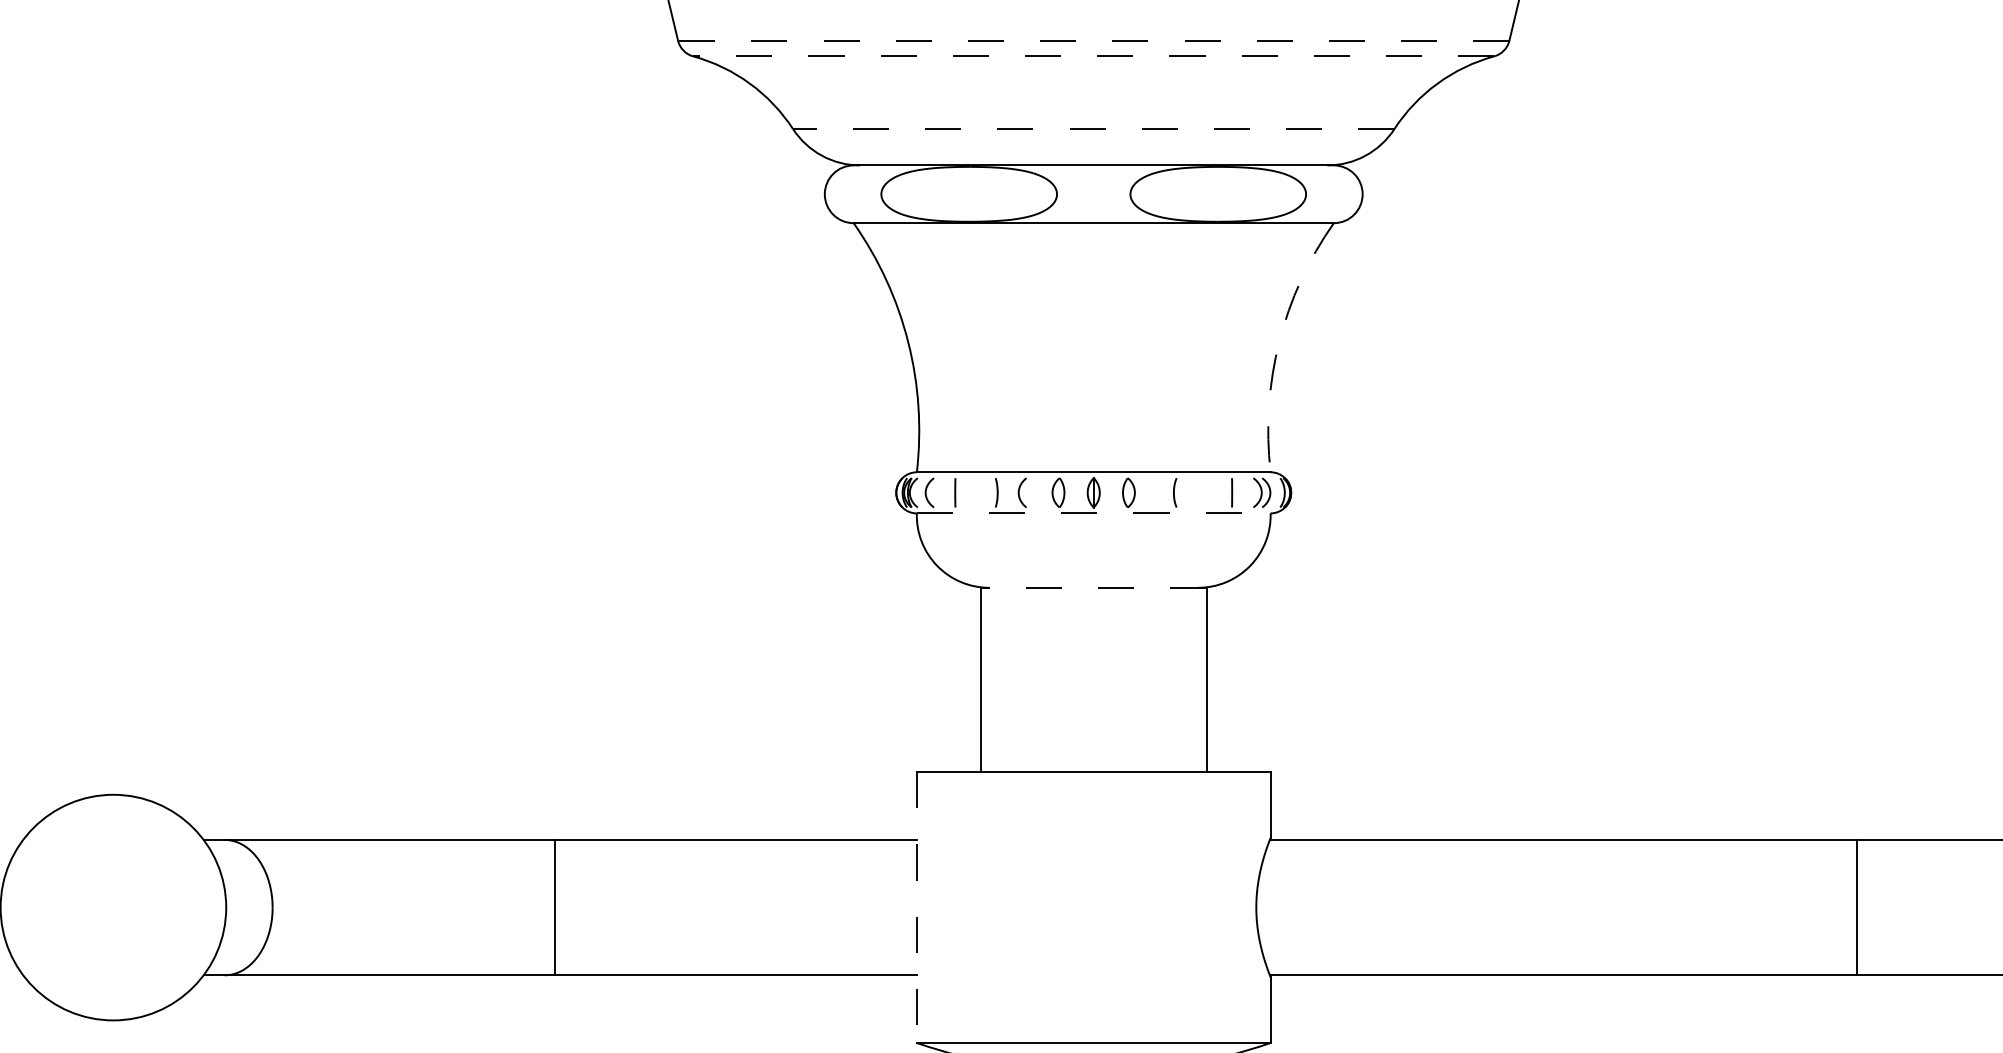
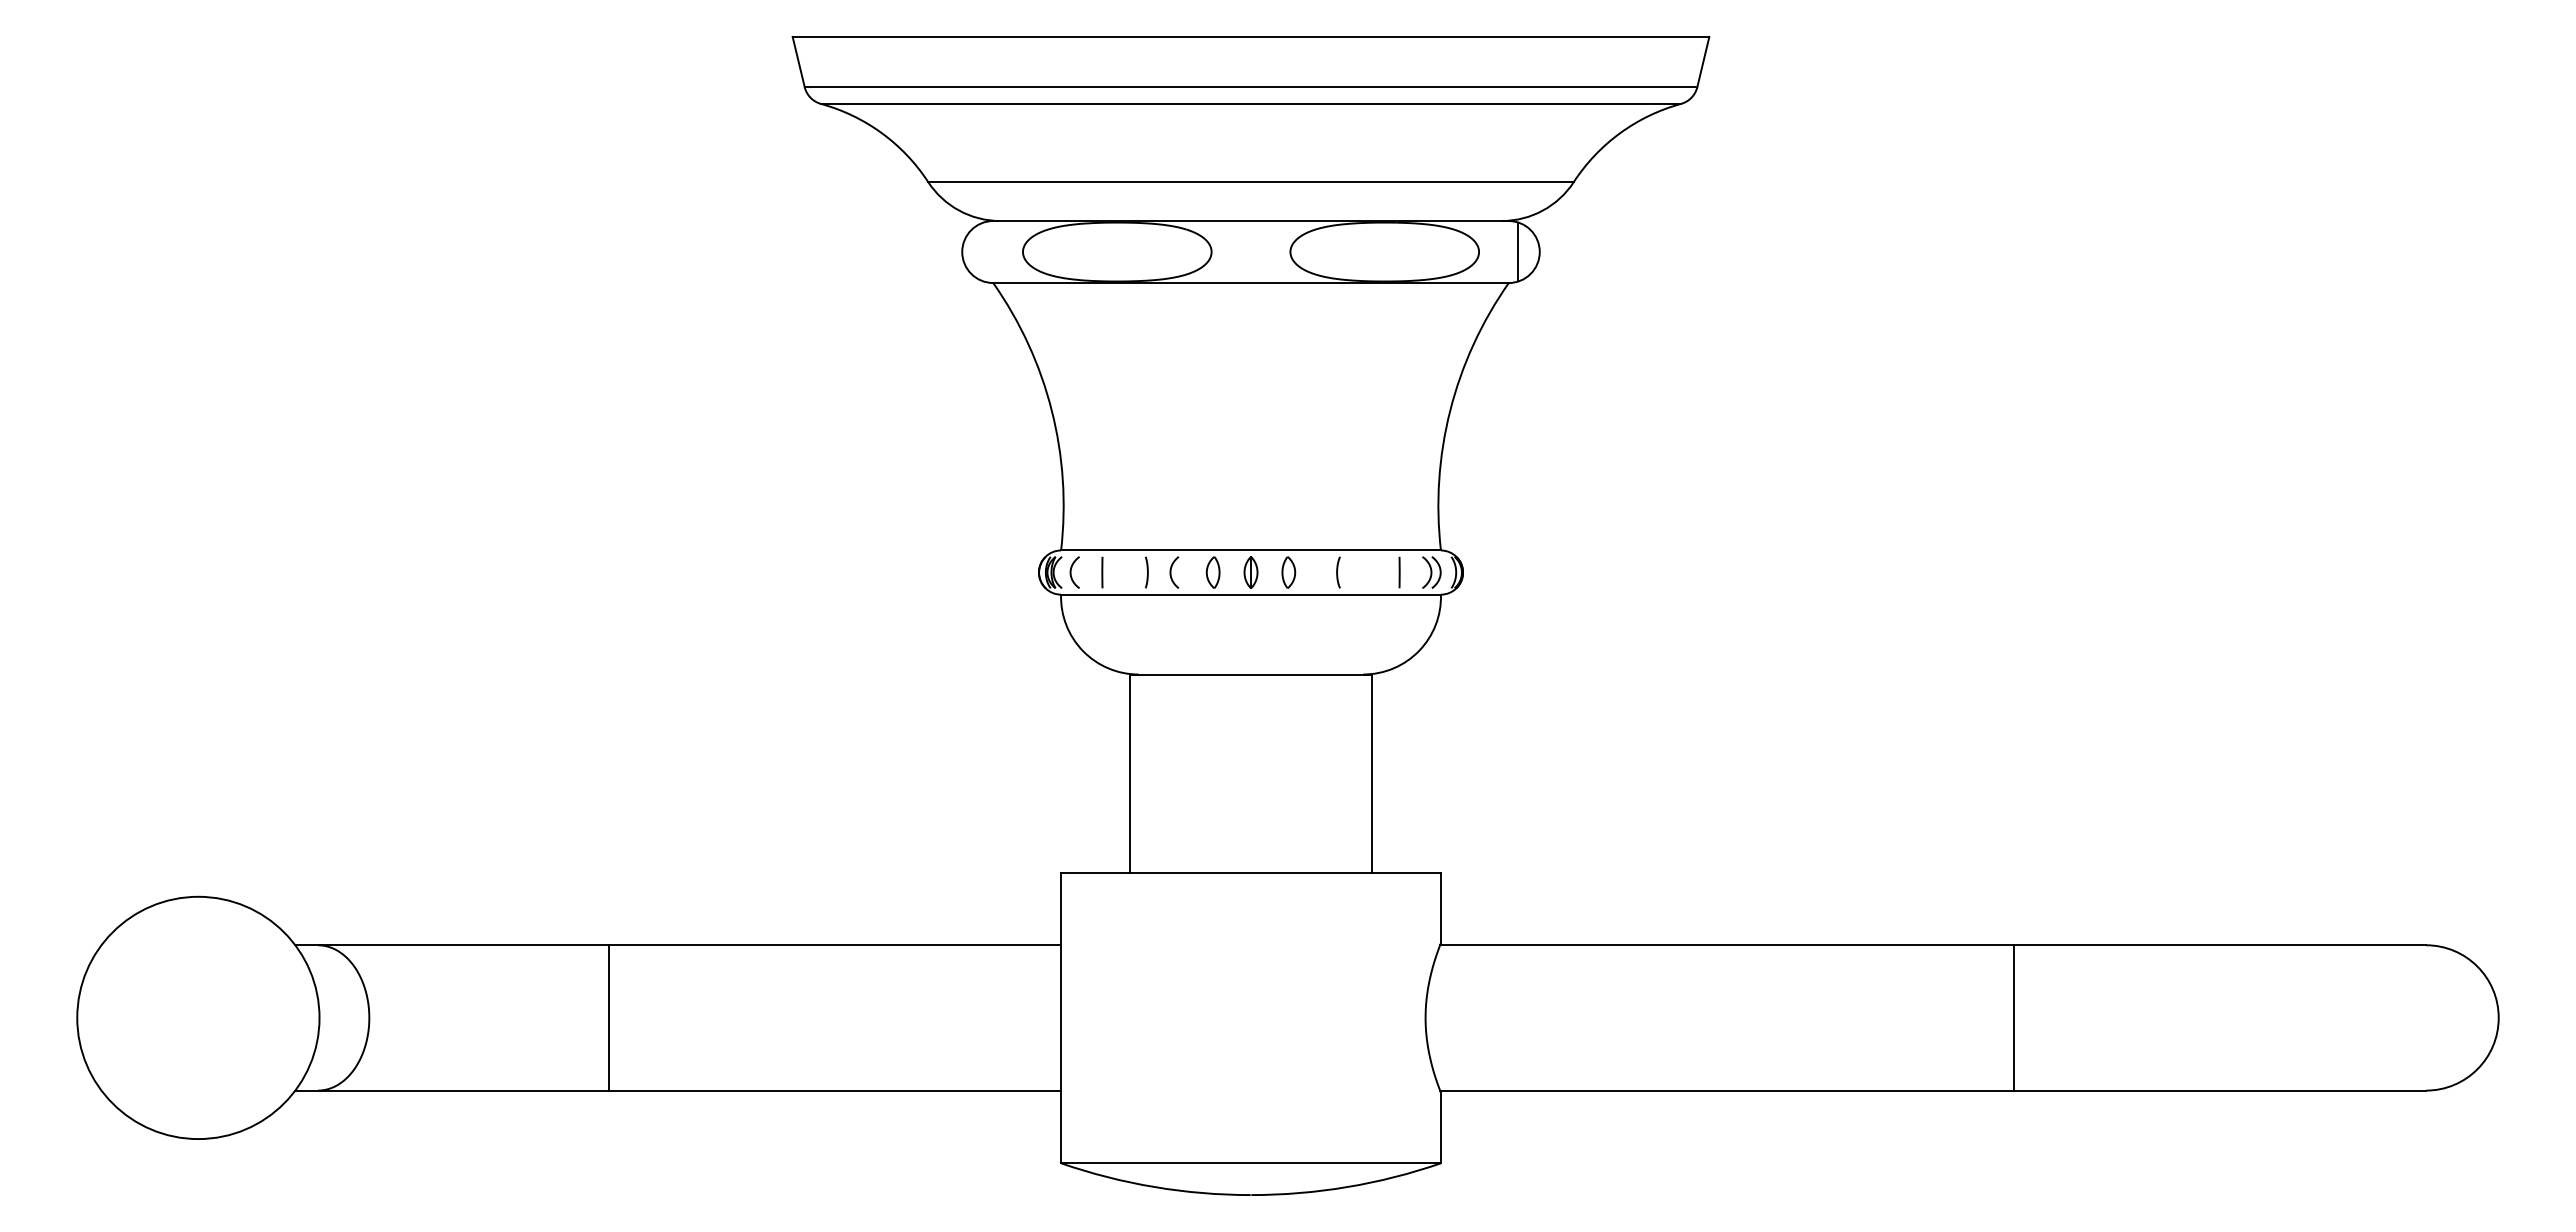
line: (1093, 41) -> (1250, 87), dashed -> solid
line: (1093, 55) -> (1250, 103), dashed -> solid
line: (1094, 128) -> (1251, 181), dashed -> solid
line: (1342, 193) -> (1518, 251), added
arc: (1279, 341) -> (1450, 410), dashed -> solid
line: (1094, 513) -> (1251, 594), dashed -> solid
line: (1093, 587) -> (1250, 674), dashed -> solid
line: (554, 907) -> (609, 1017), moved
line: (1856, 907) -> (2014, 1017), moved
line: (917, 908) -> (1061, 1018), dashed -> solid

